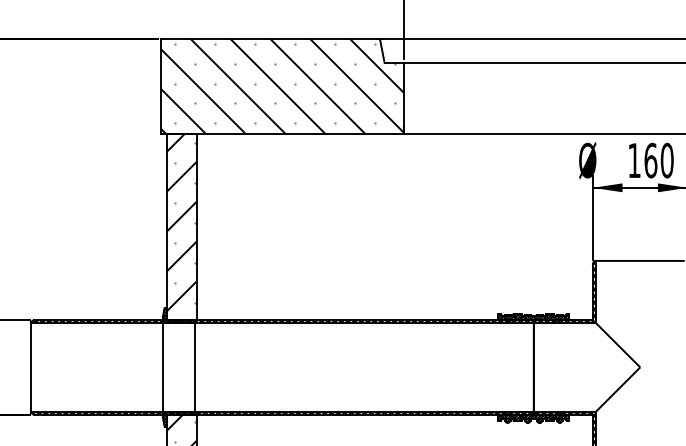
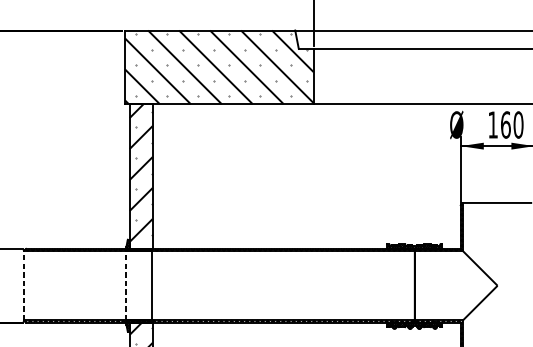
line: (30, 366) -> (23, 285), solid -> dashed
line: (162, 366) -> (126, 285), solid -> dashed

